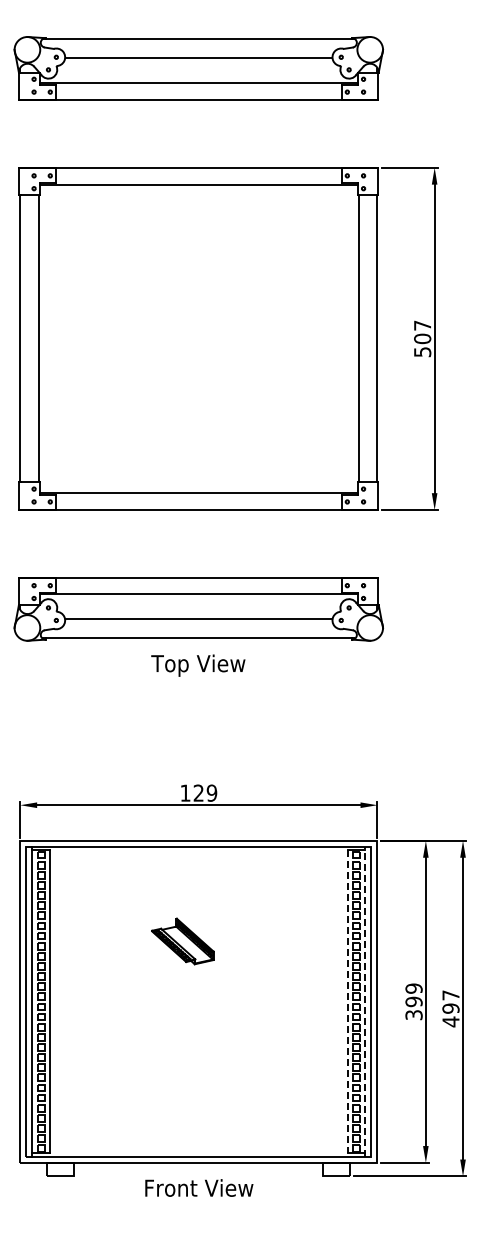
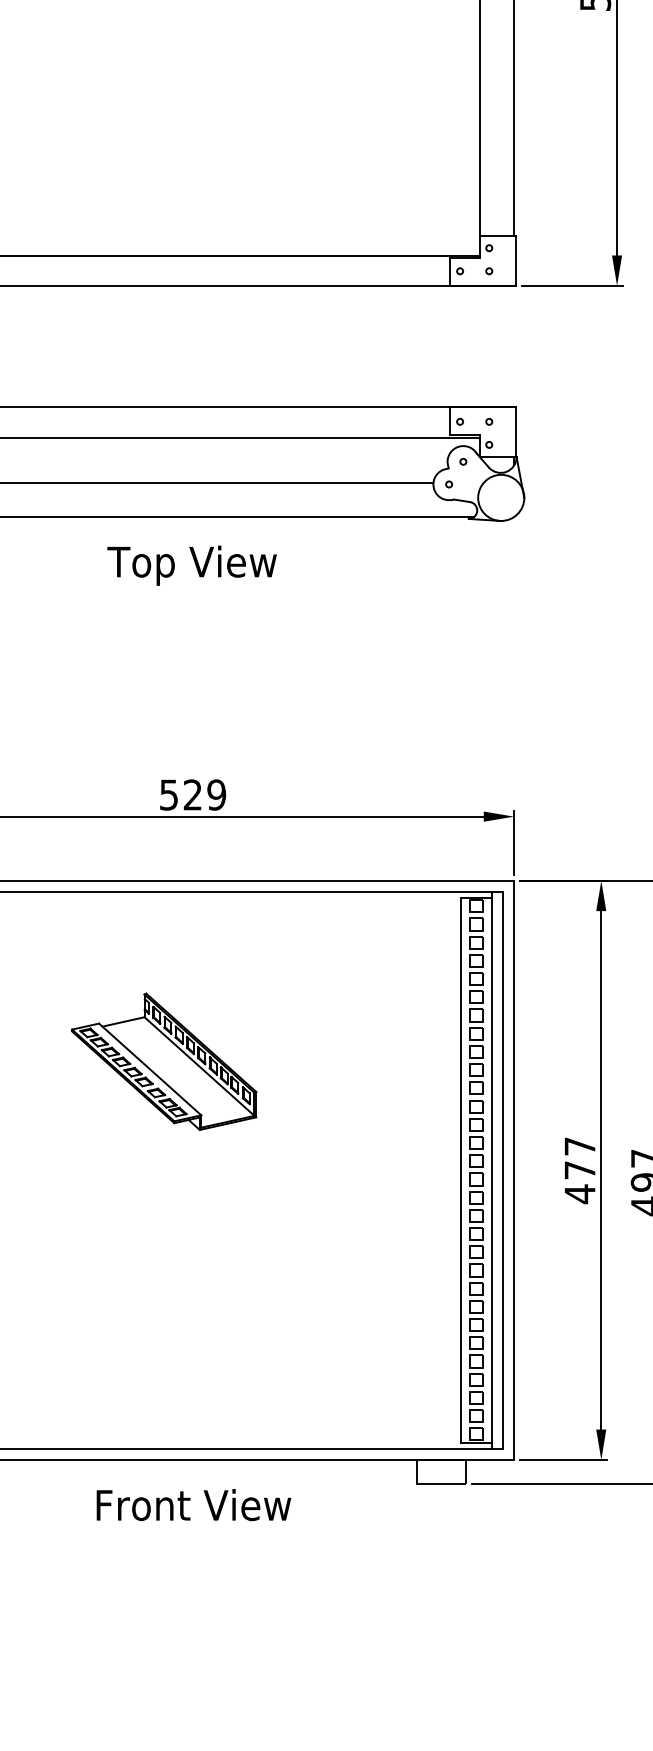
text: (185, 792) -> (169, 793), 129 -> 529
part: (182, 941) -> (163, 1061), size x1.67
line: (347, 1001) -> (460, 1169), dashed -> solid
line: (365, 1001) -> (492, 1169), dashed -> solid
text: (413, 1001) -> (579, 1169), 399 -> 477

